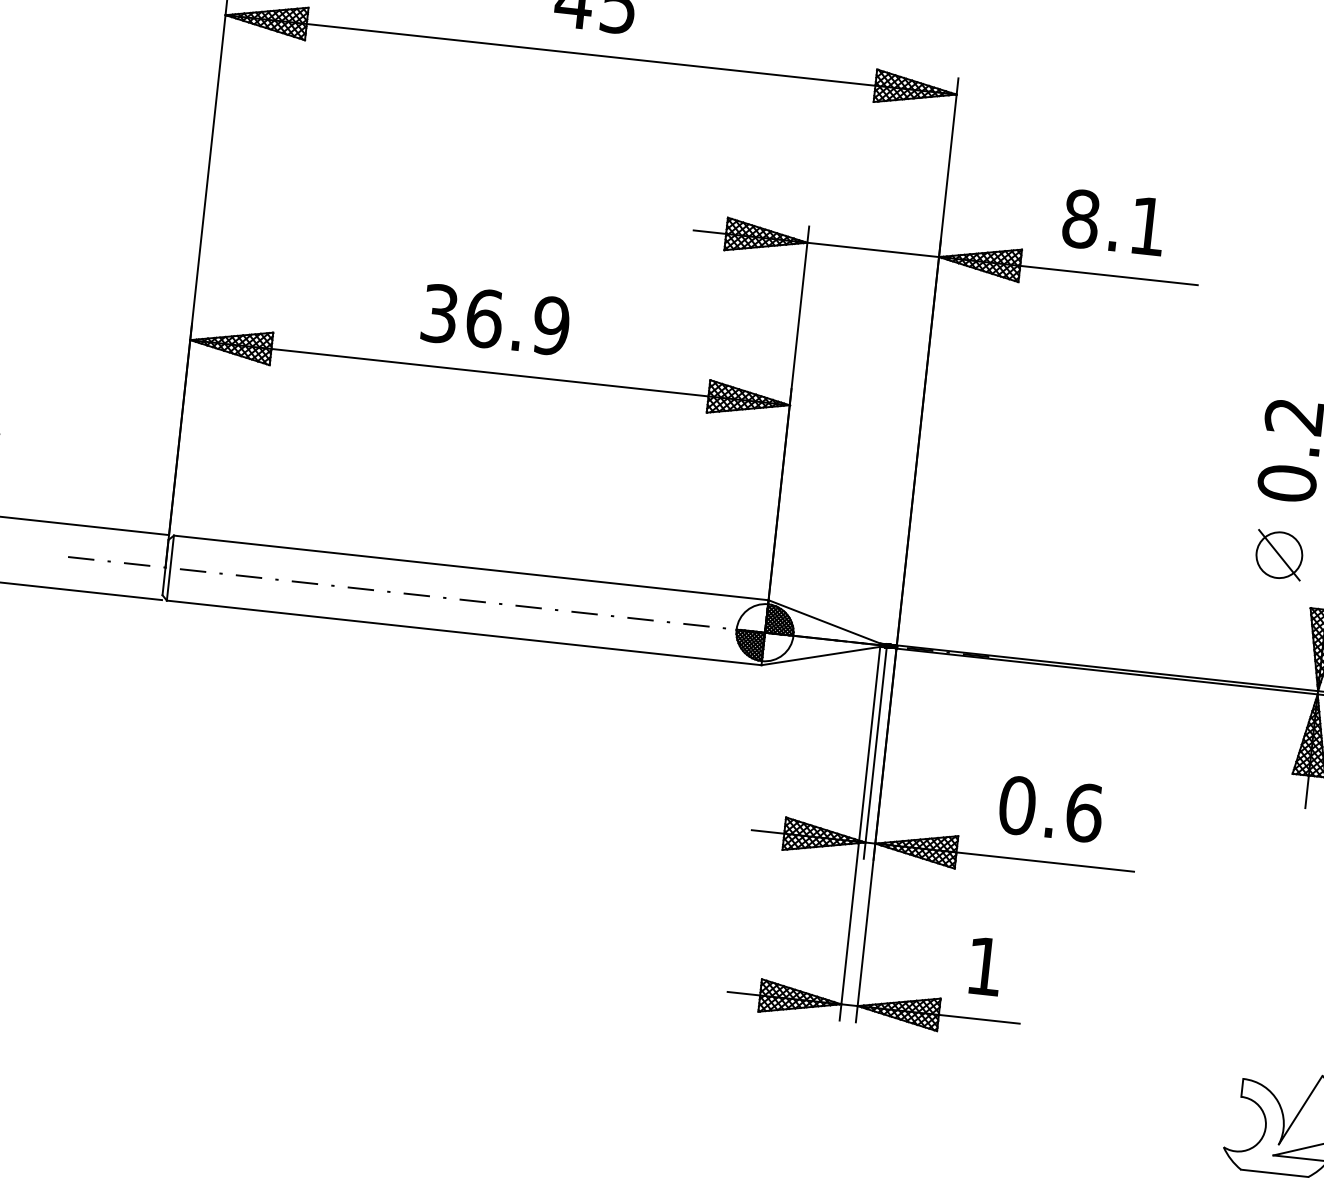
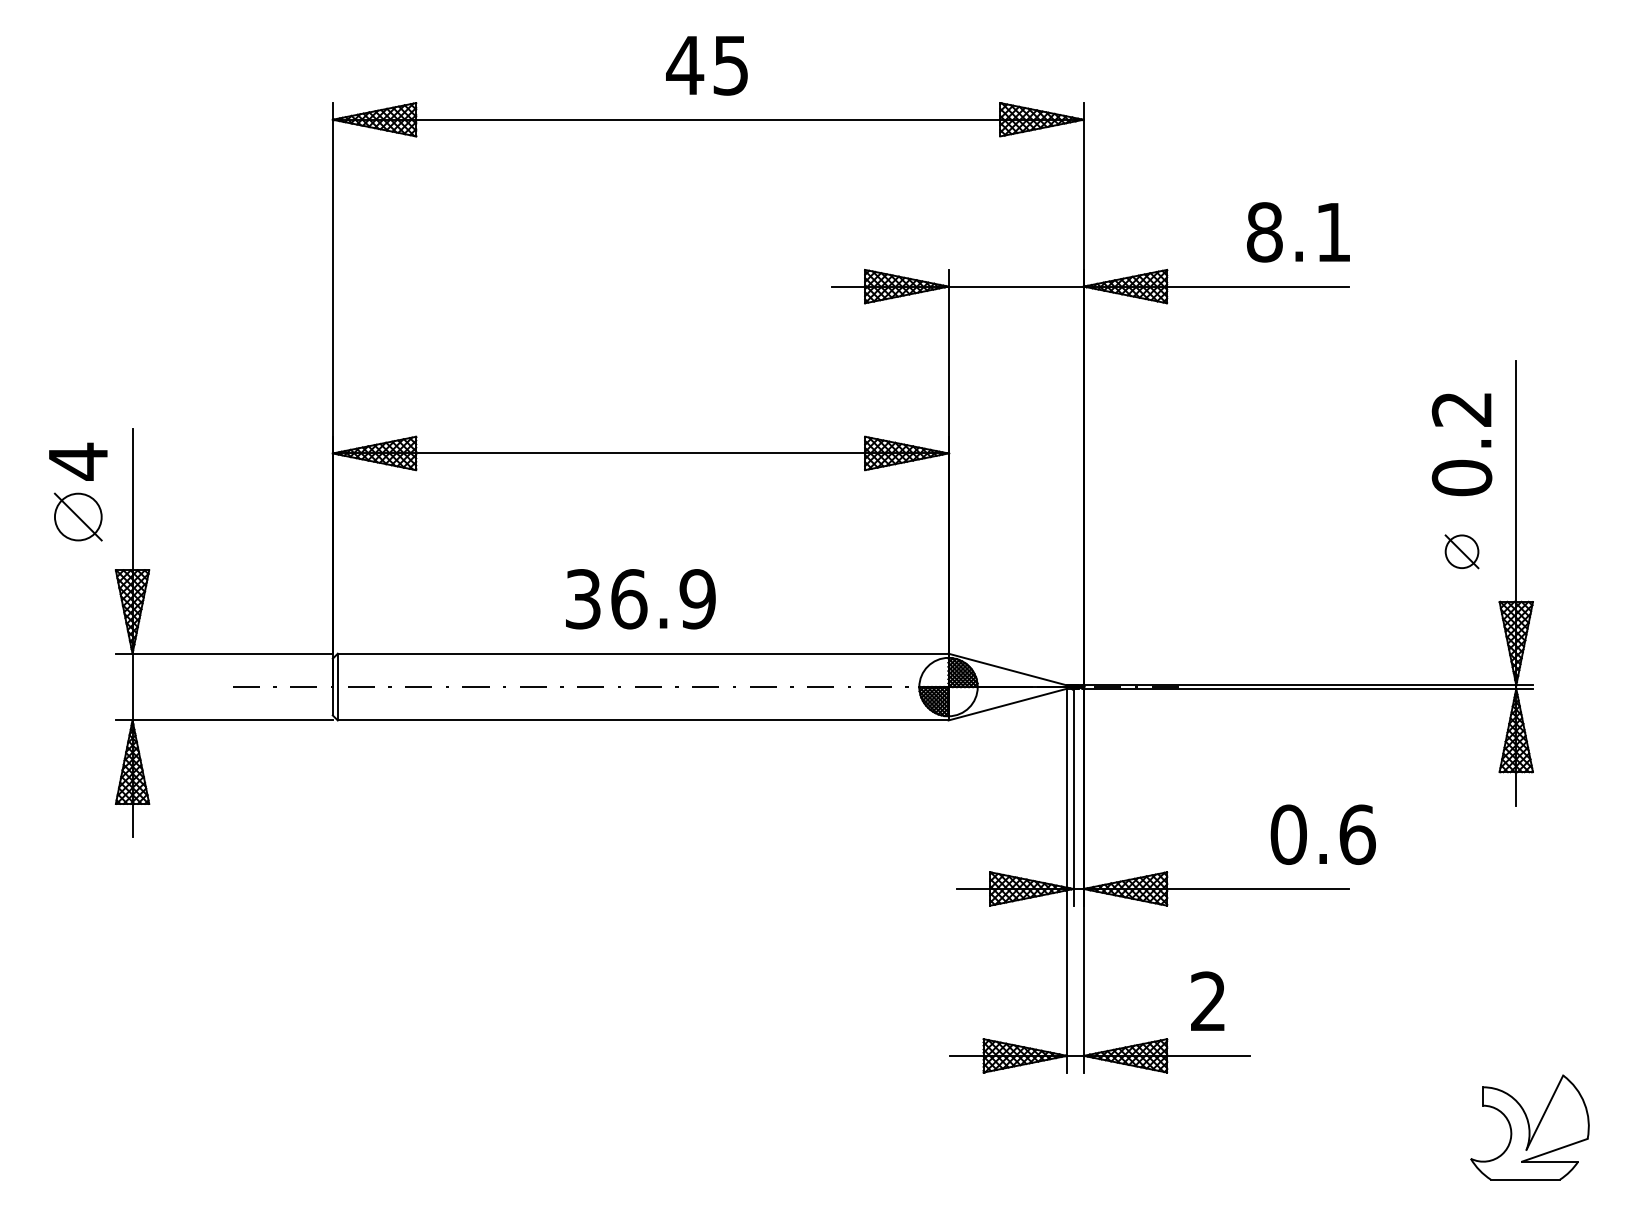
text: (1113, 222) -> (1298, 232), moved
text: (495, 320) -> (640, 599), moved
part: (1278, 554) -> (1461, 551), size x0.7
text: (1050, 808) -> (1322, 834), moved
text: (984, 965) -> (1207, 1000), 1 -> 2

